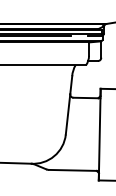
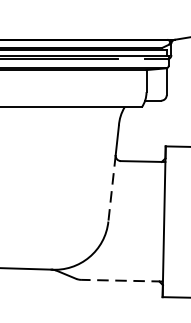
line: (68, 114) -> (112, 188), solid -> dashed
line: (74, 170) -> (122, 280), solid -> dashed

